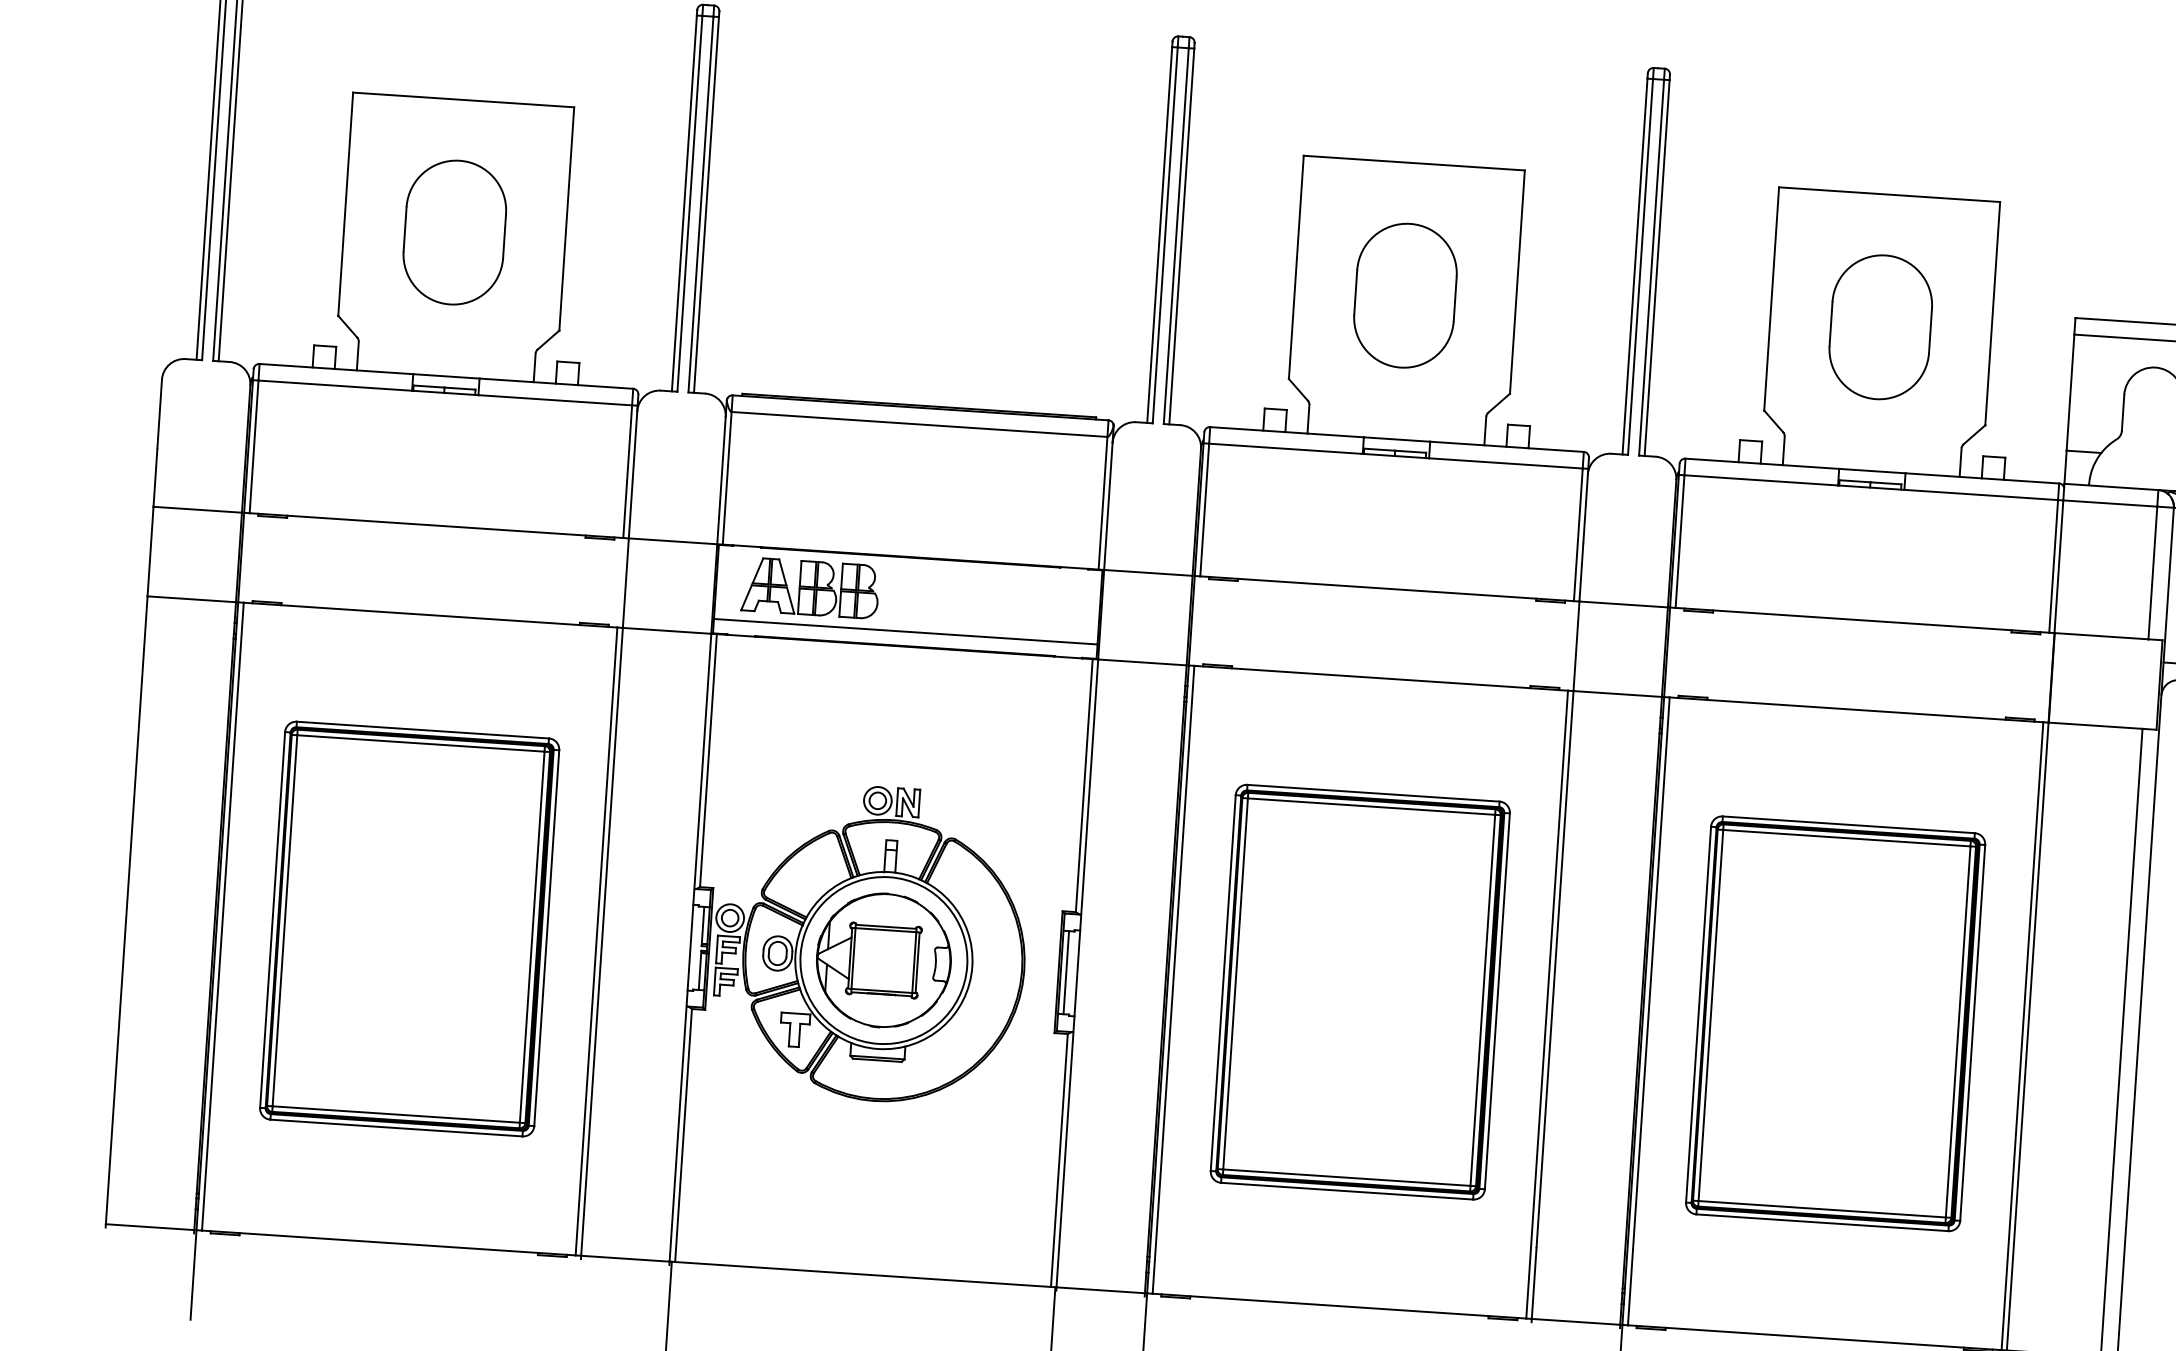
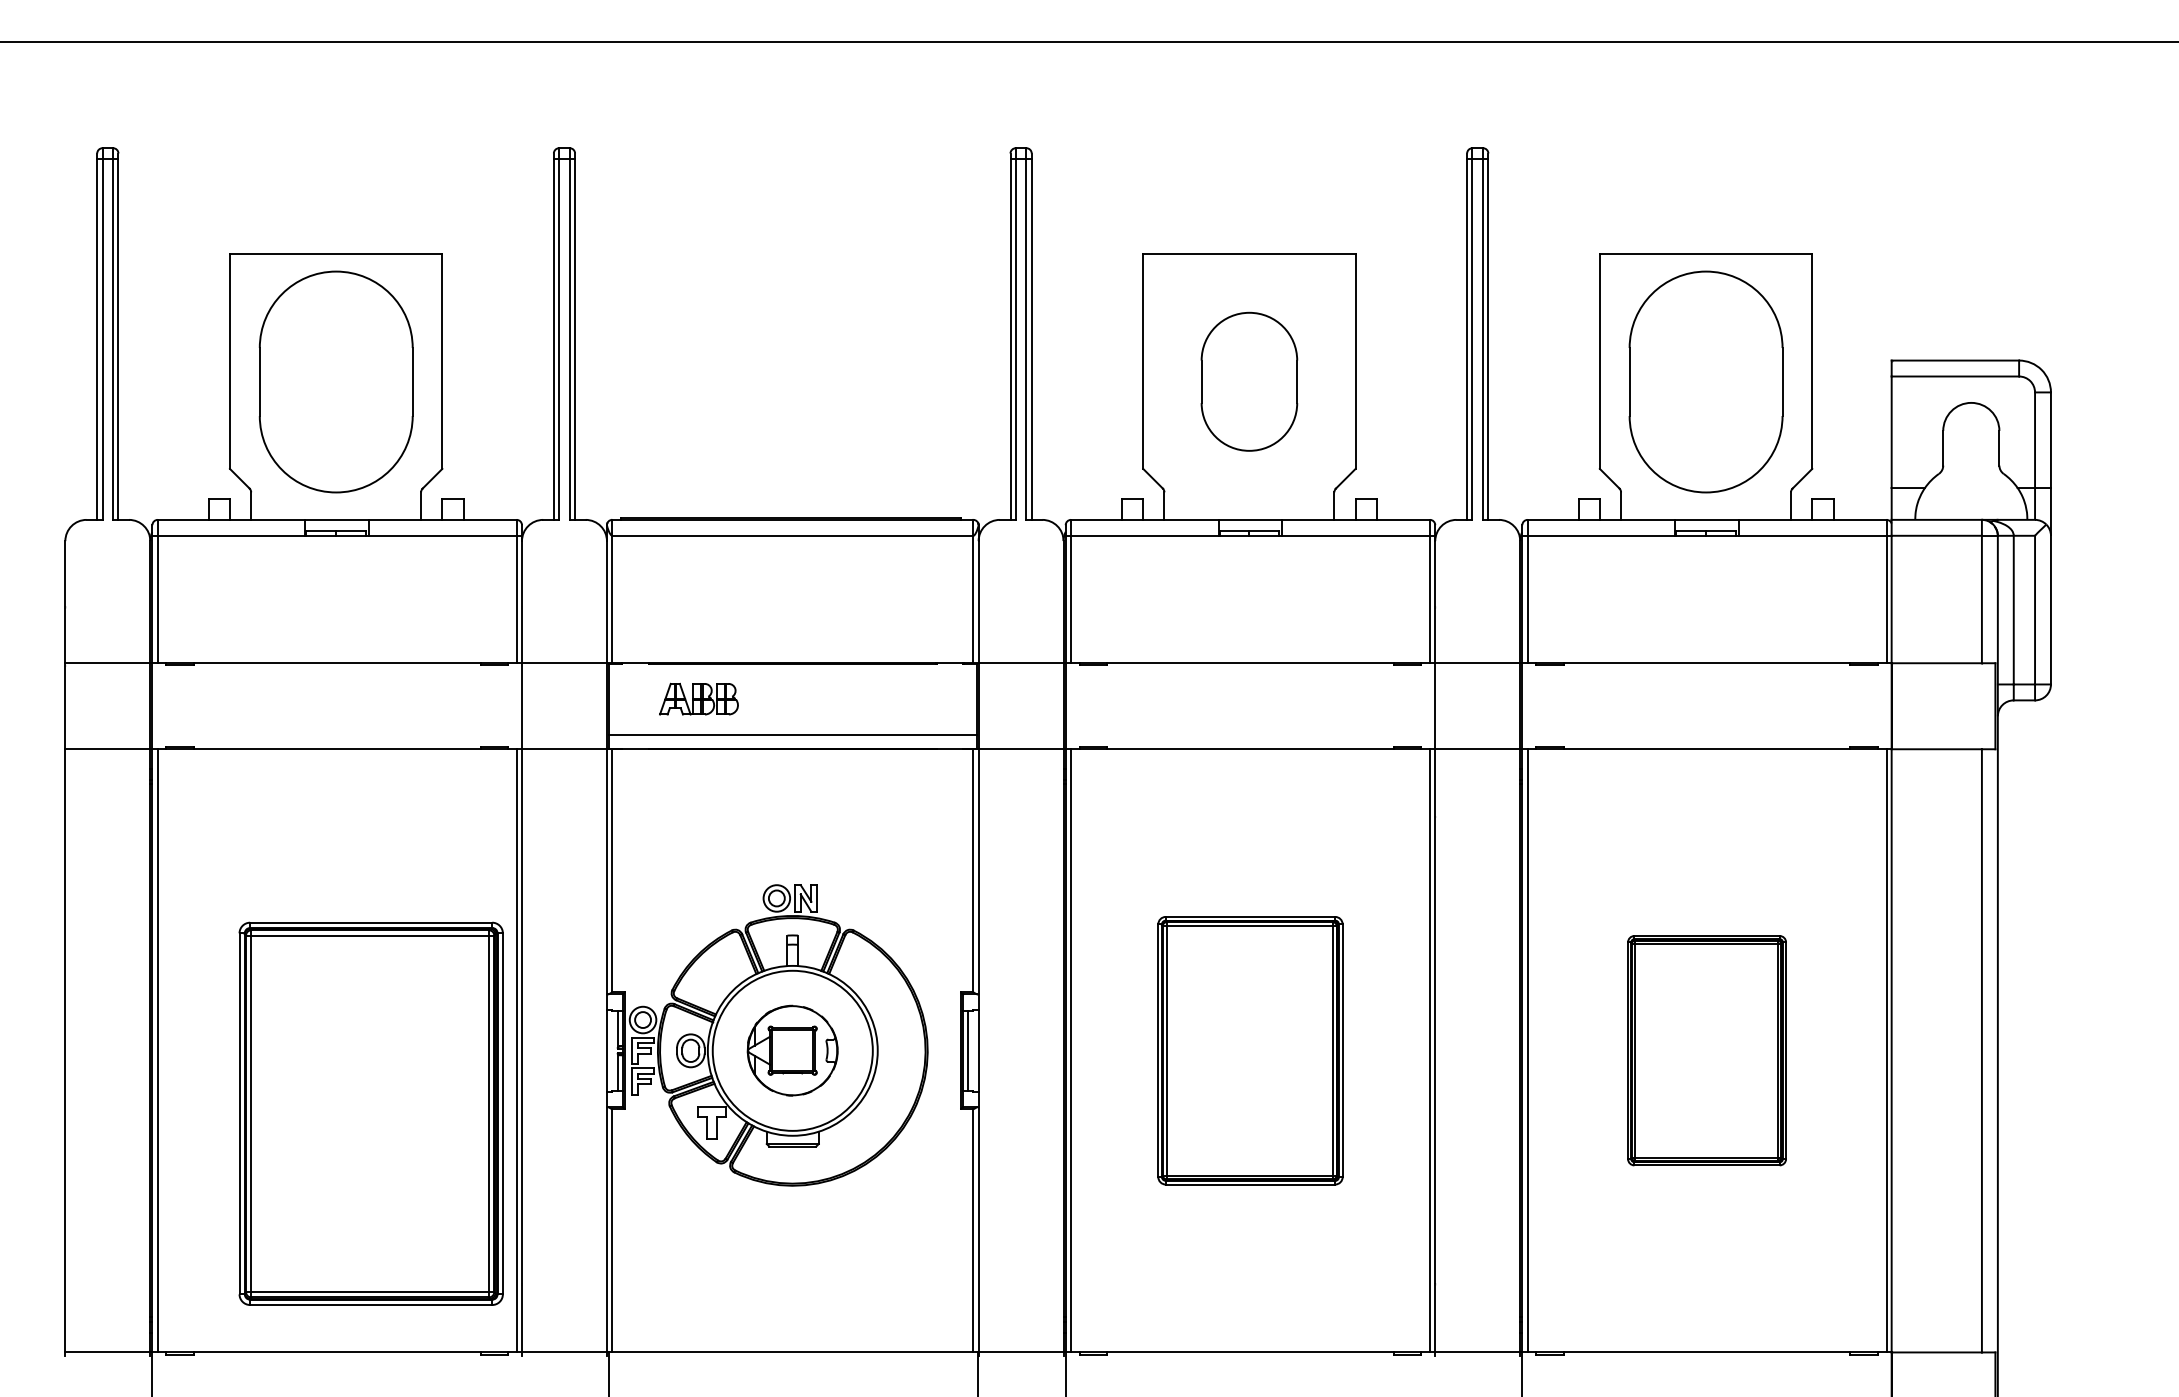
part: (454, 232) -> (335, 381), size x1.6
part: (1880, 326) -> (1705, 381), size x1.6
part: (810, 587) -> (698, 698), size x0.6
part: (408, 928) -> (370, 1113), moved
part: (883, 960) -> (792, 1050), size x0.7
part: (1360, 991) -> (1250, 1050), size x0.7
part: (1835, 1023) -> (1706, 1050), size x0.6

